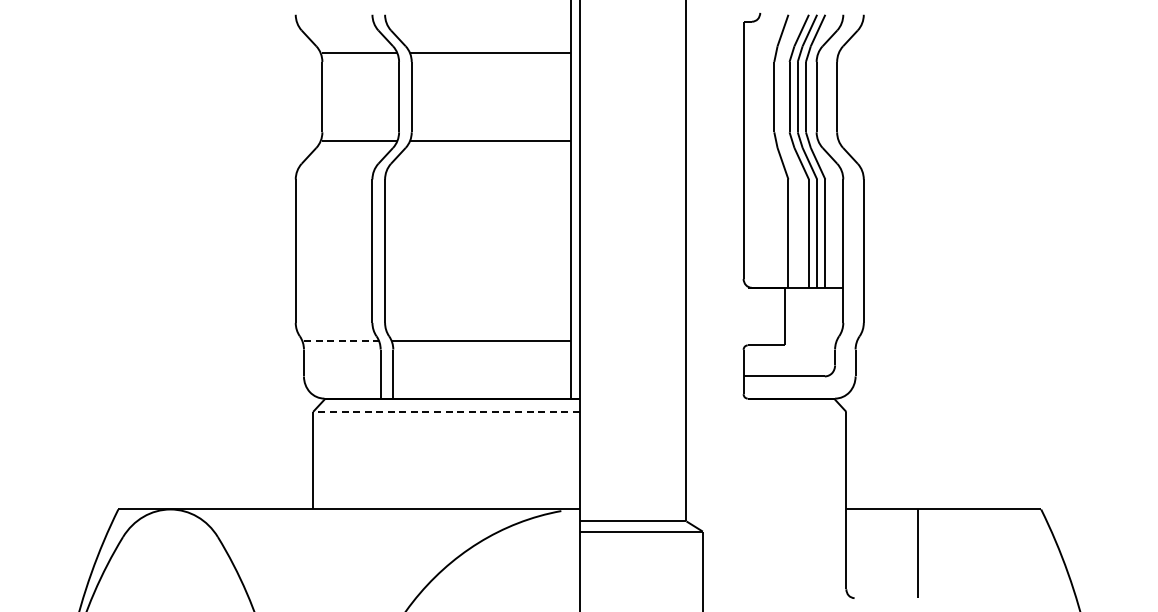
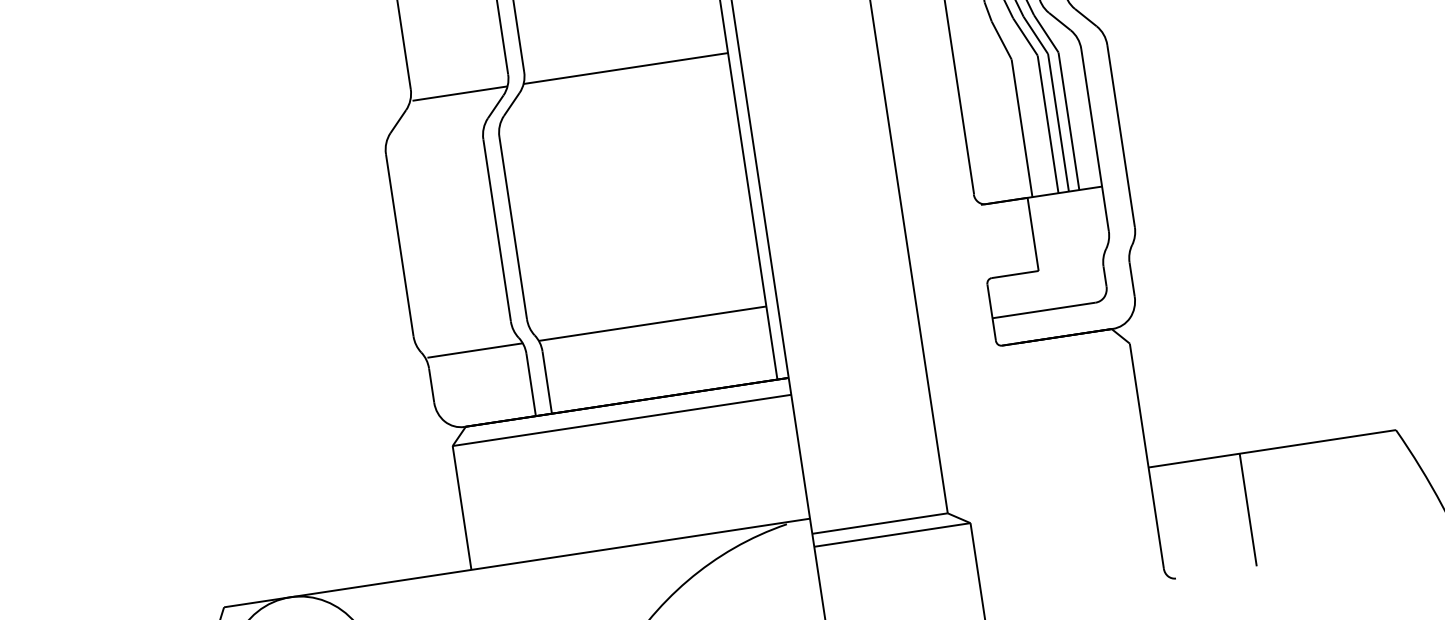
line: (341, 341) -> (475, 351), dashed -> solid
line: (445, 411) -> (620, 420), dashed -> solid

